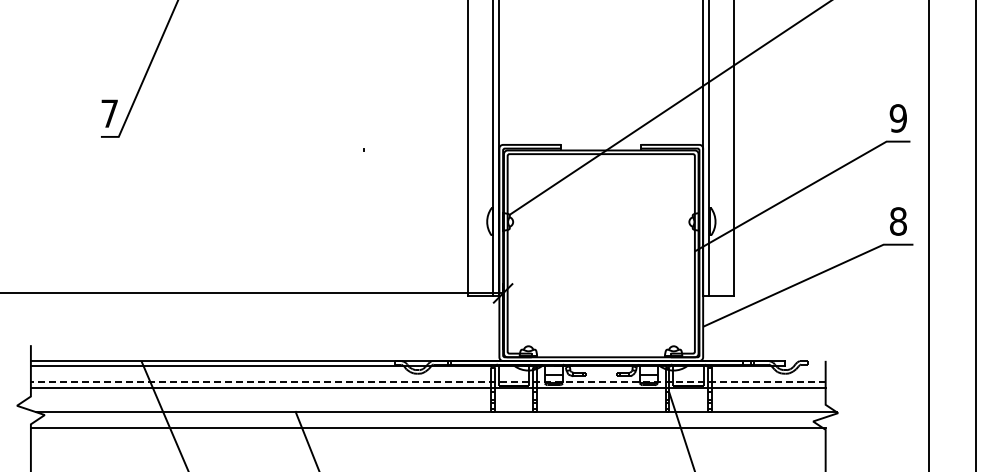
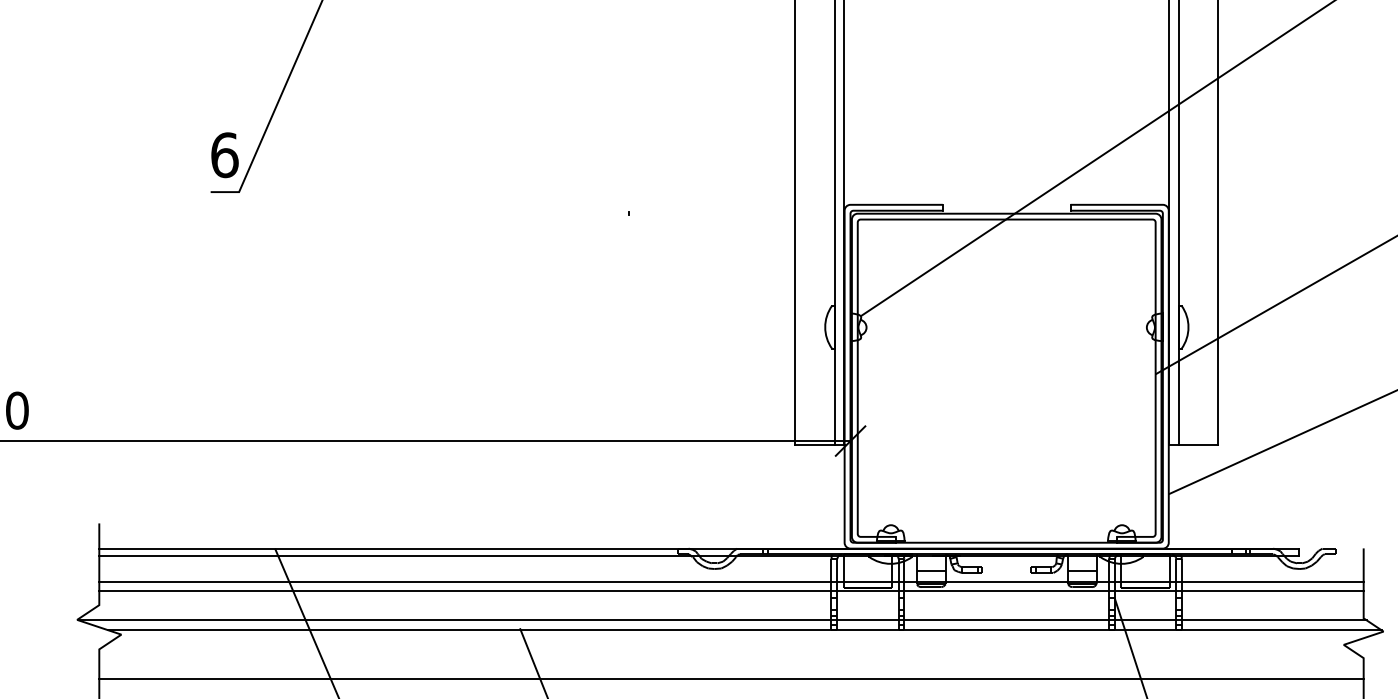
text: (109, 113) -> (224, 154), 7 -> 6
line: (427, 381) -> (730, 581), dashed -> solid
line: (422, 406) -> (722, 621), added
line: (427, 427) -> (730, 678), moved

